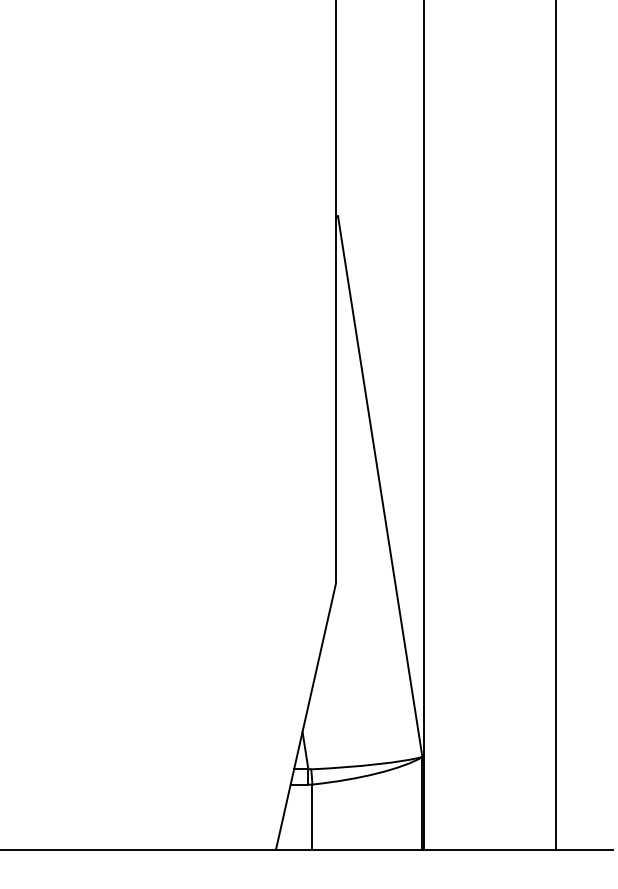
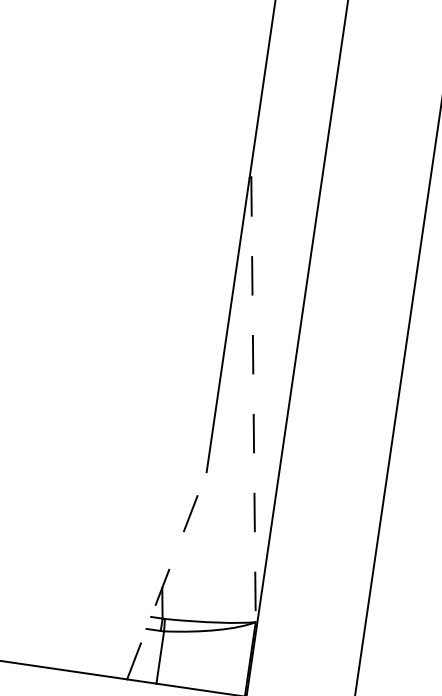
line: (380, 486) -> (253, 399), solid -> dashed
line: (306, 716) -> (167, 575), solid -> dashed

